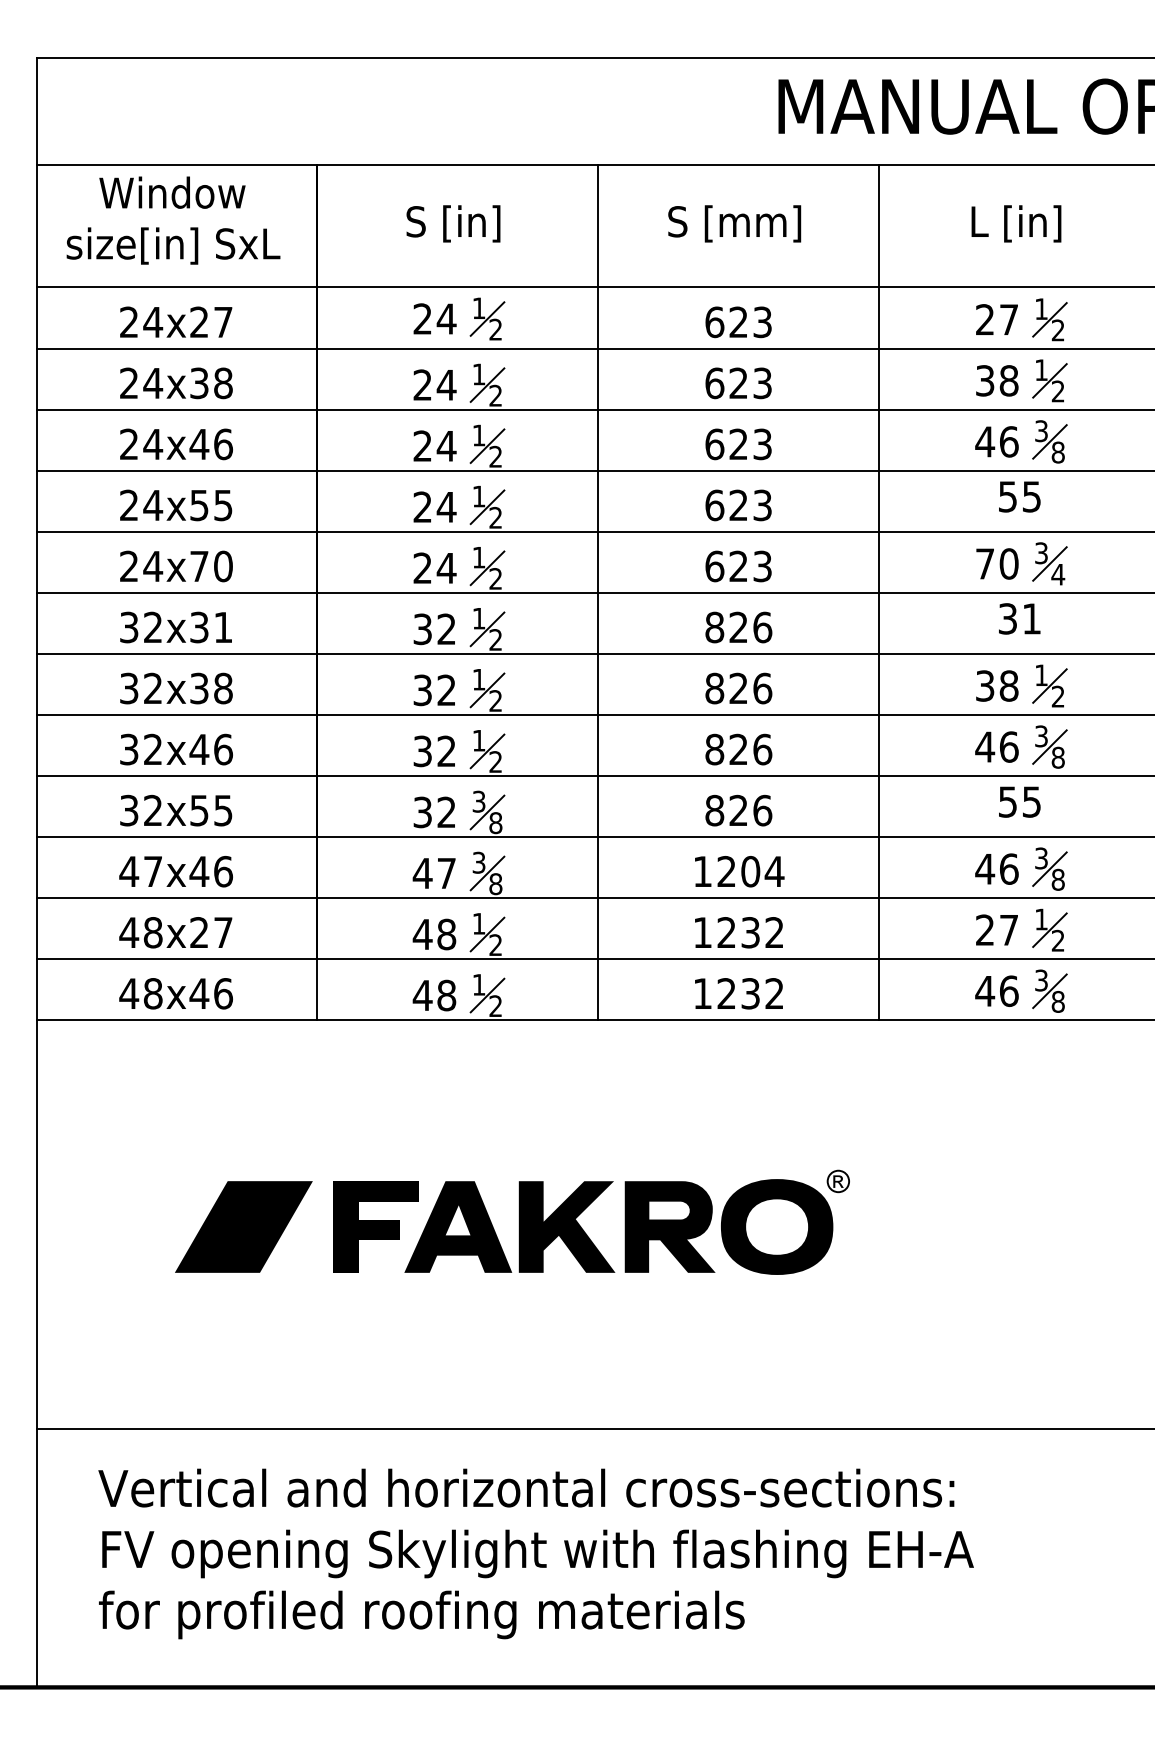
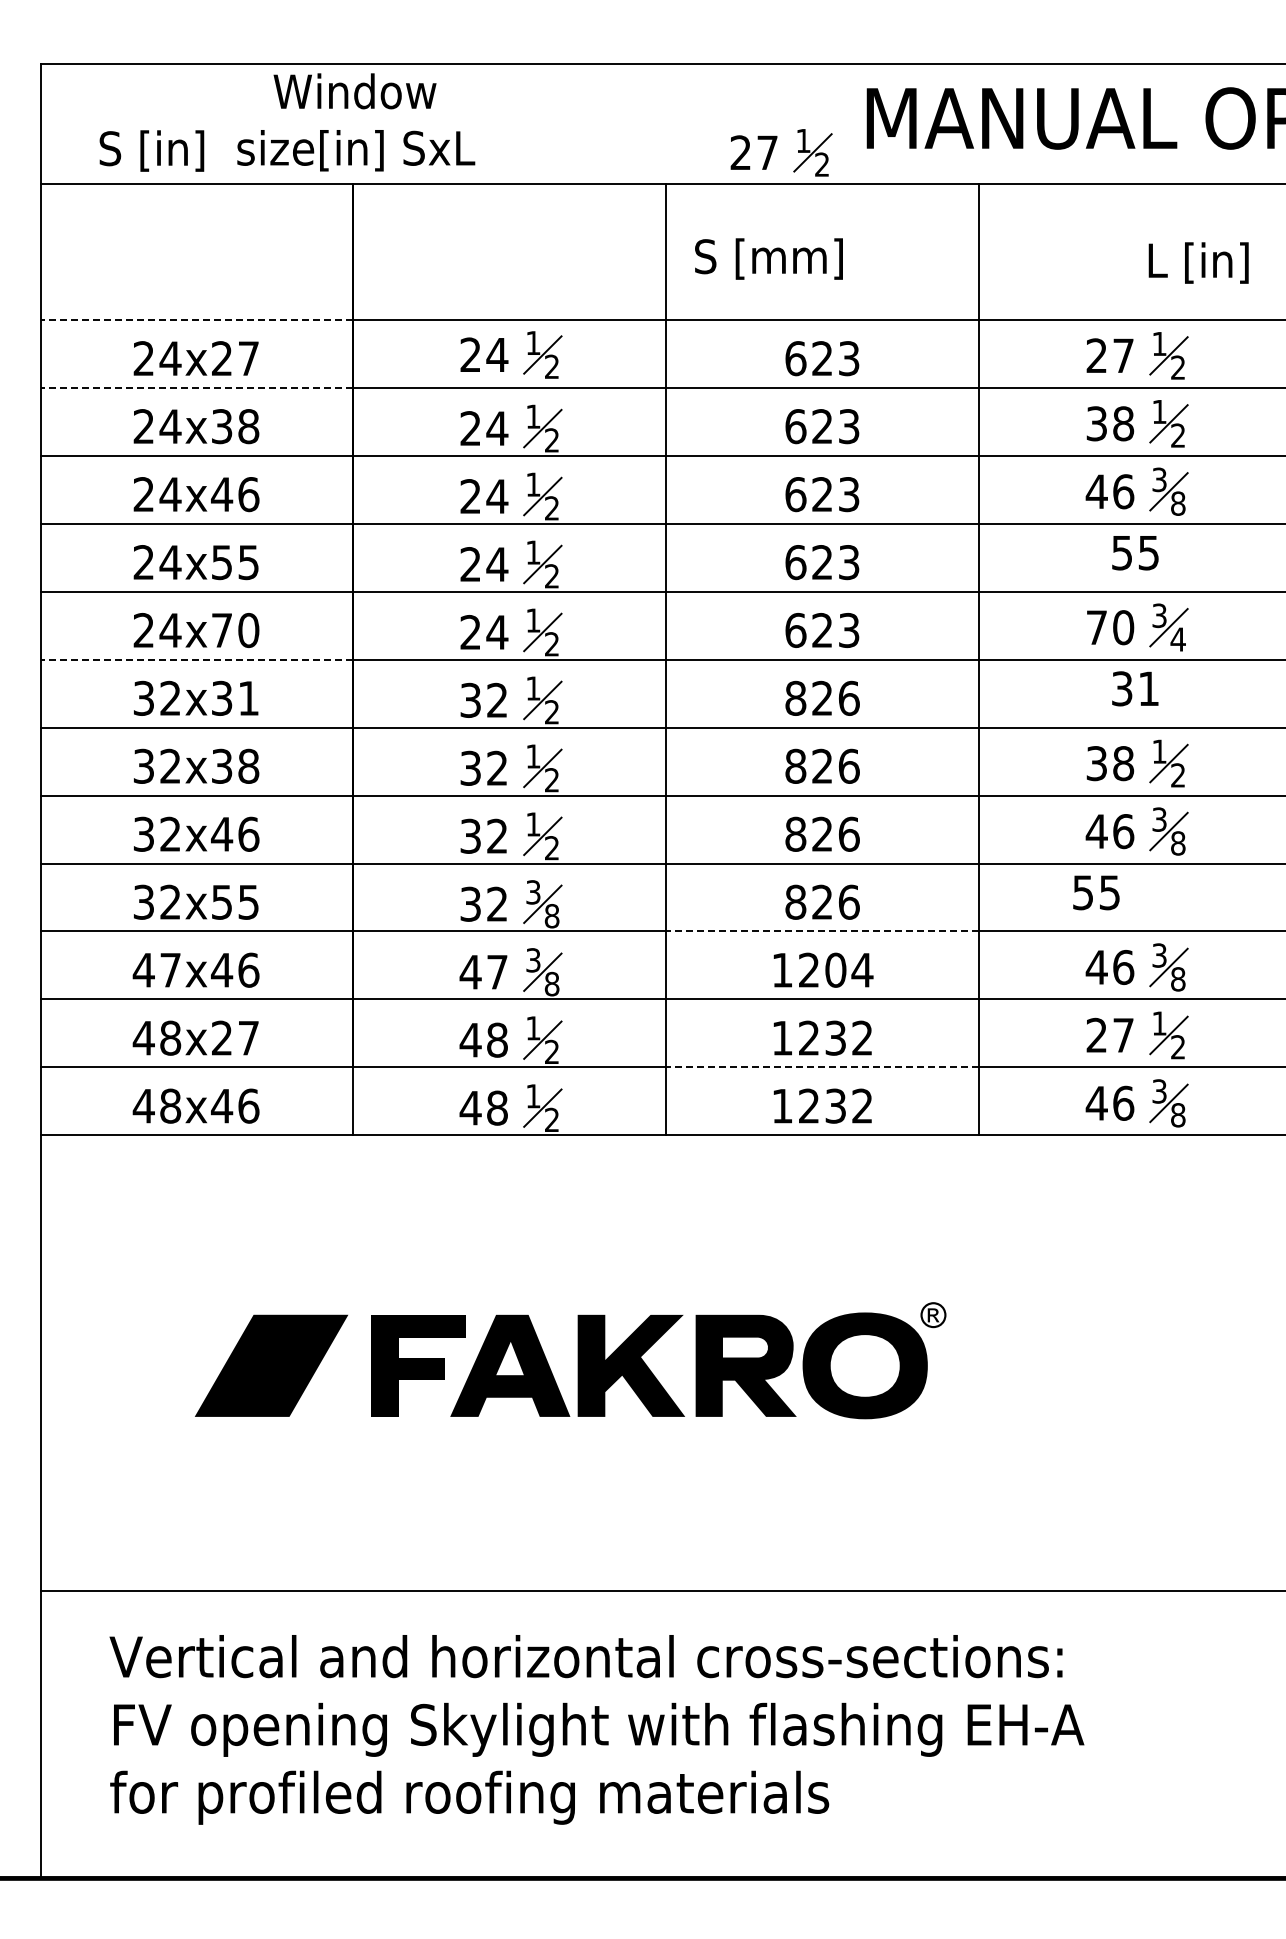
part: (694, 134) -> (773, 149), added
text: (173, 220) -> (356, 122), moved
text: (453, 223) -> (151, 150), moved
text: (734, 223) -> (768, 258), moved
text: (1016, 223) -> (1198, 262), moved
line: (176, 287) -> (196, 319), solid -> dashed
line: (176, 348) -> (196, 387), solid -> dashed
line: (176, 592) -> (196, 659), solid -> dashed
text: (1019, 801) -> (1096, 892), moved
line: (738, 836) -> (822, 931), solid -> dashed
line: (738, 959) -> (822, 1067), solid -> dashed

